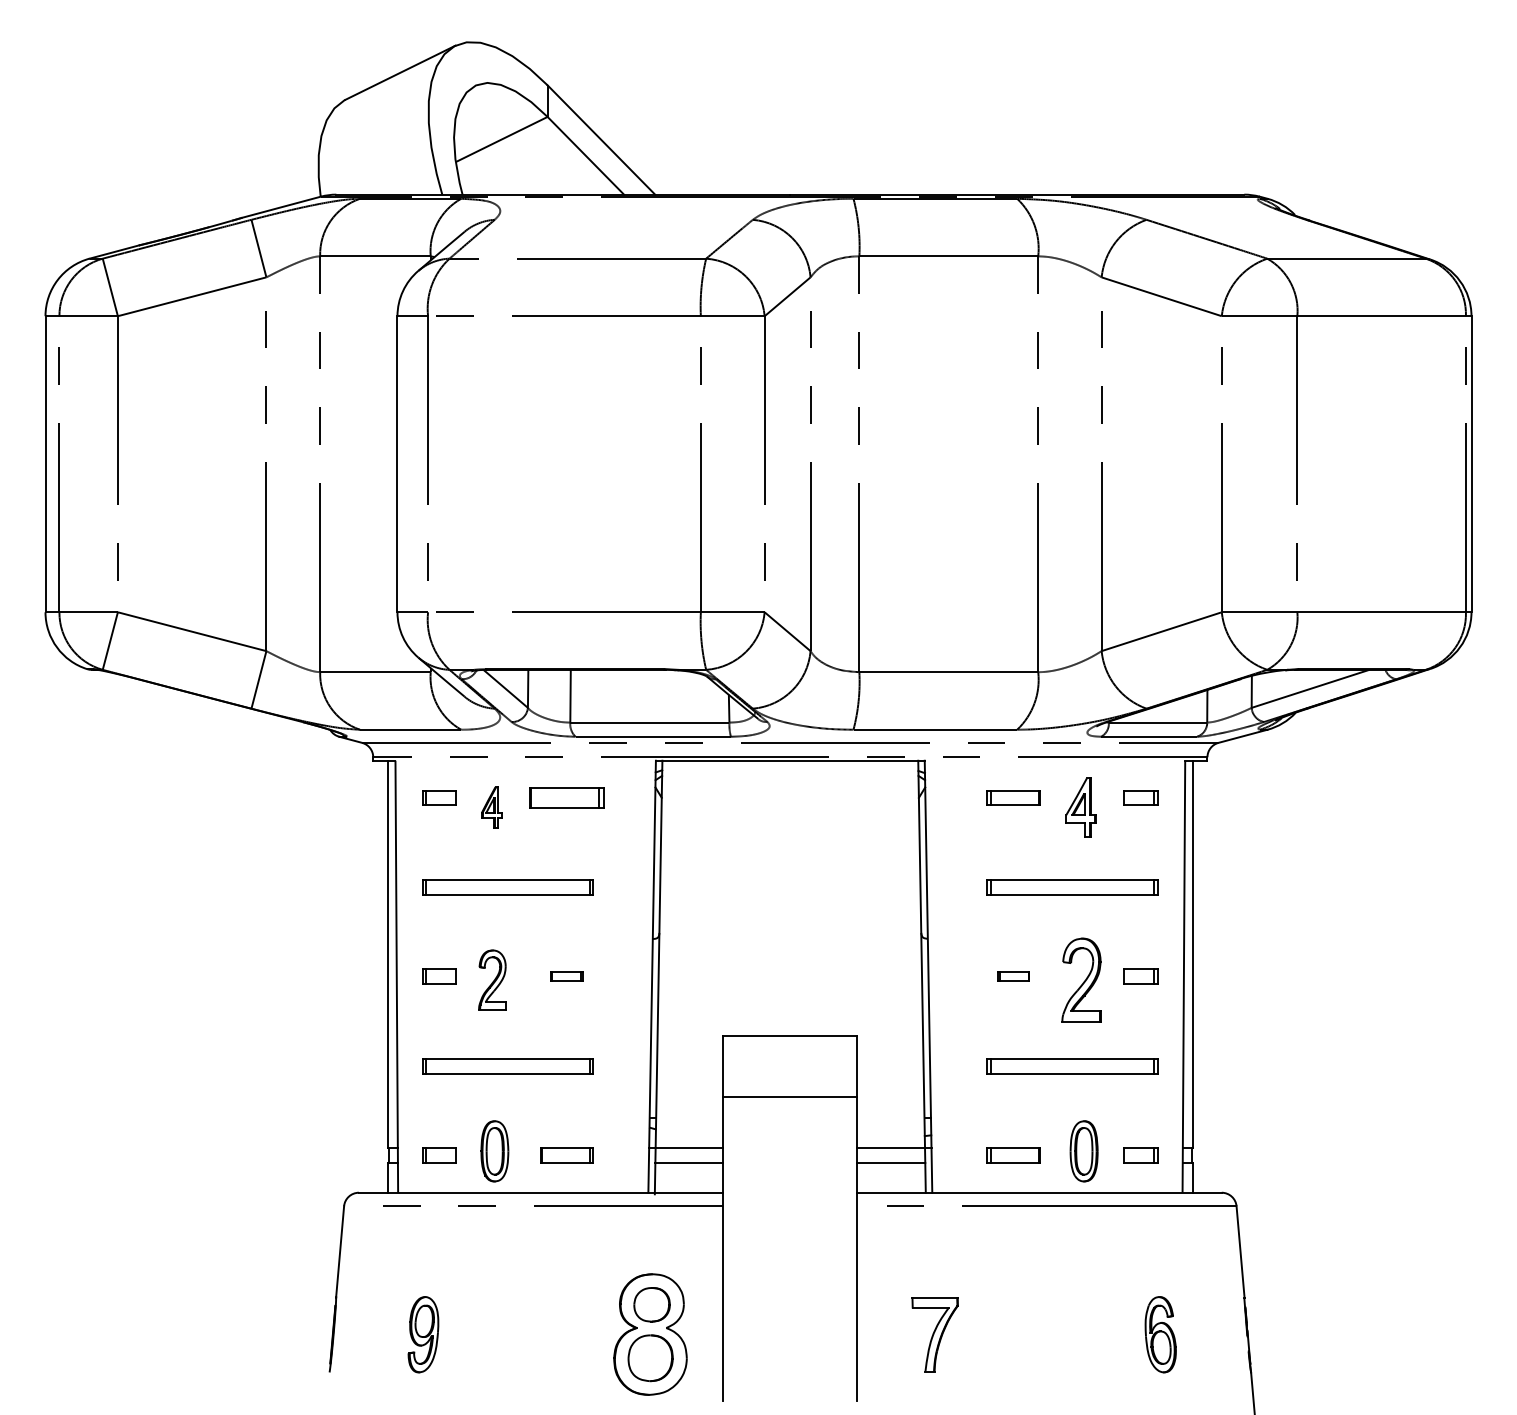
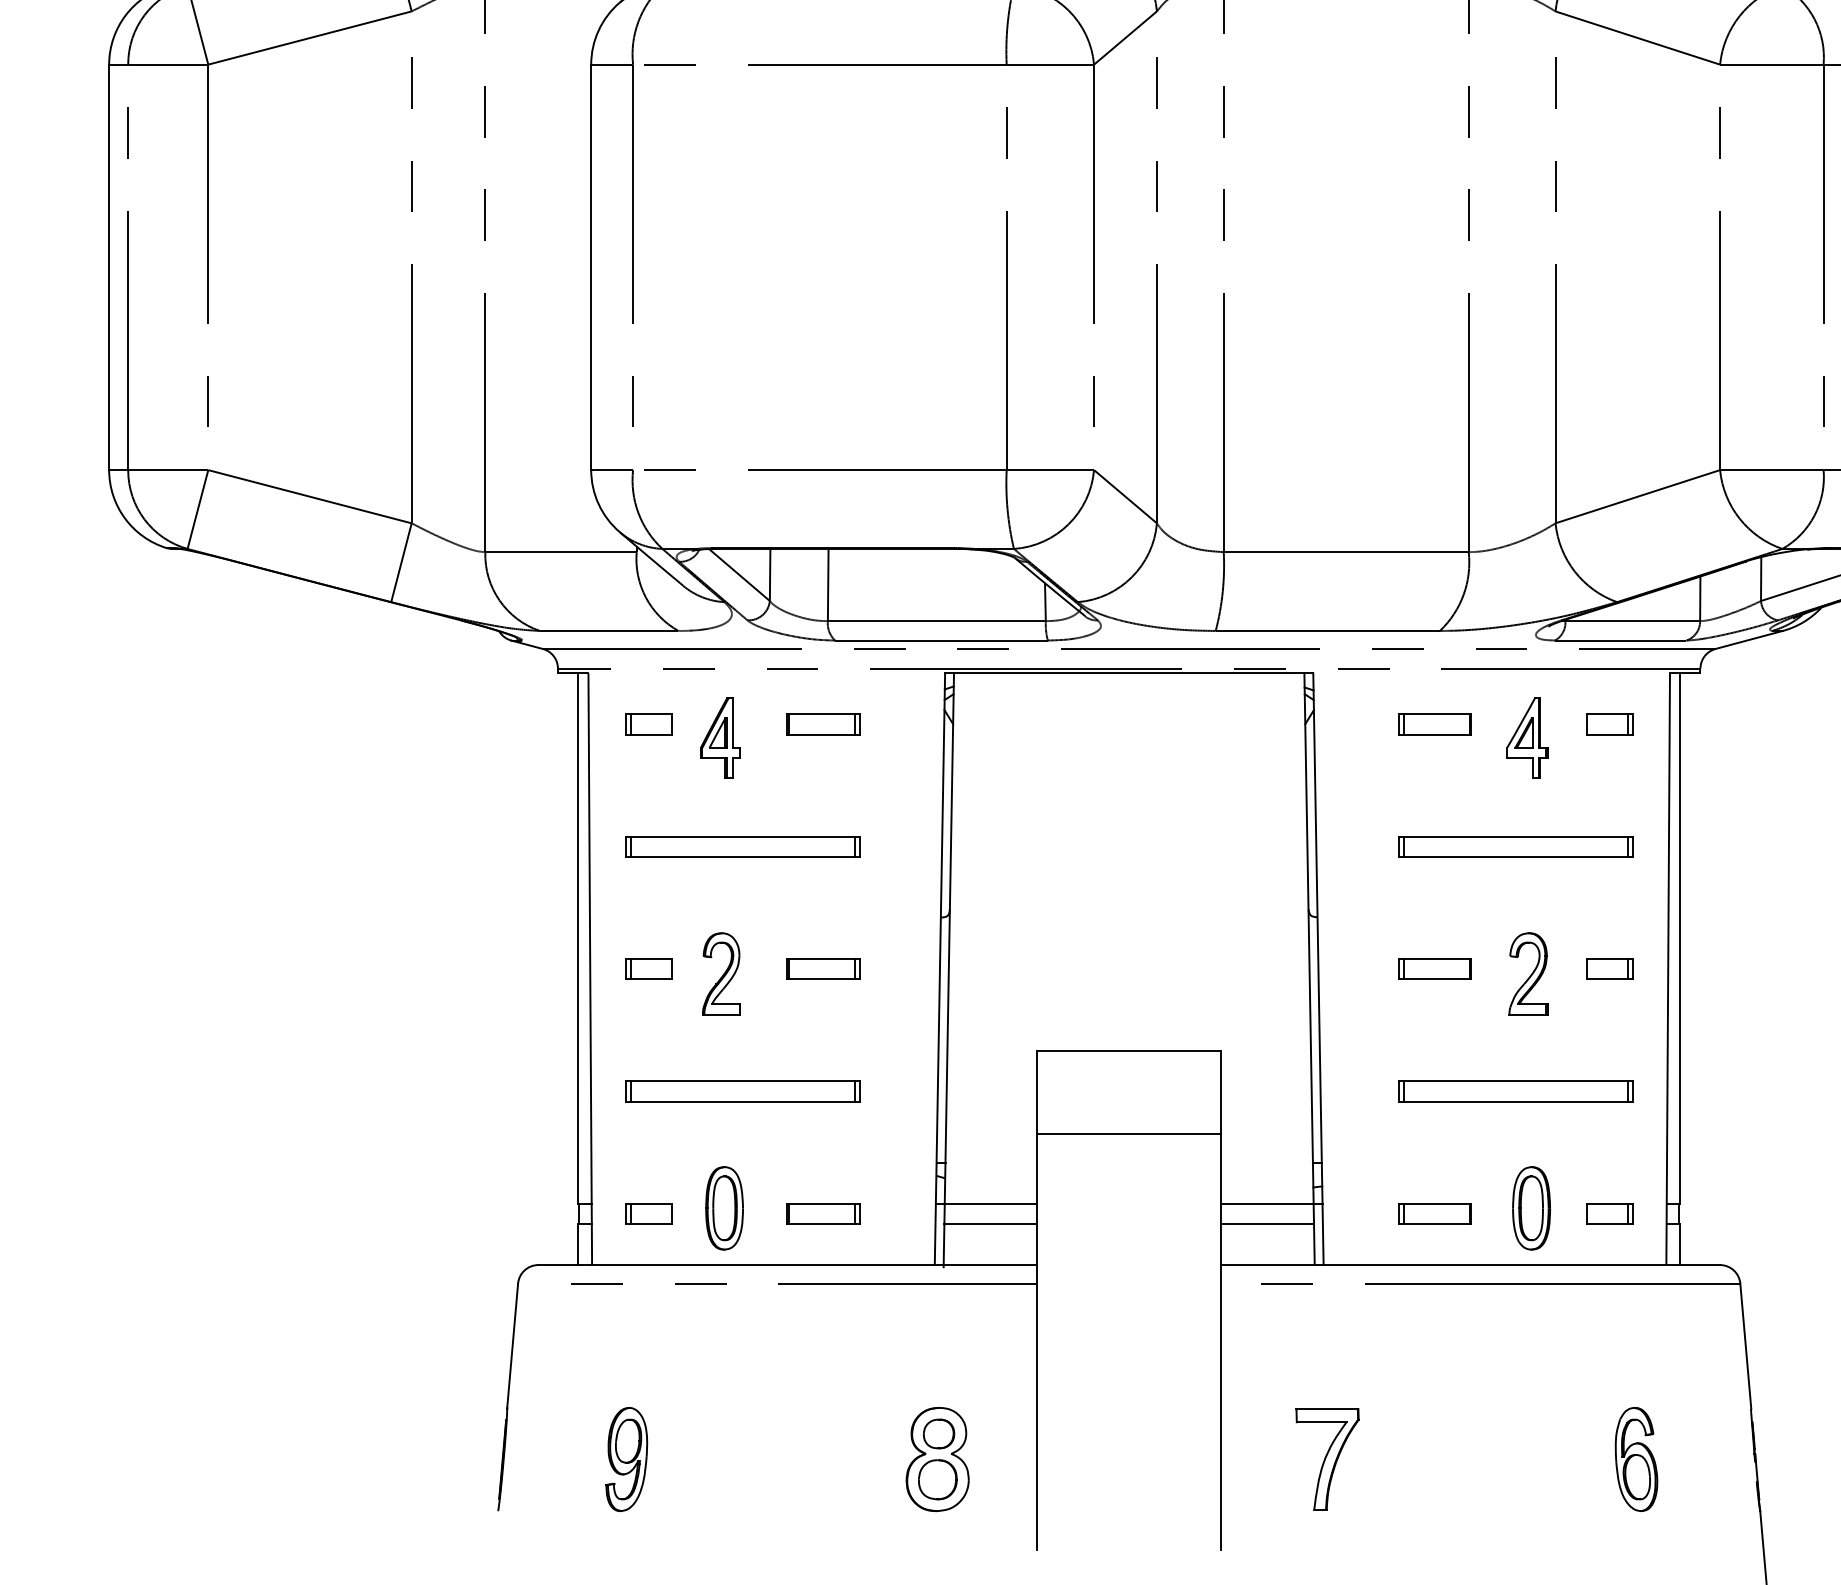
part: (566, 797) -> (822, 723), size x0.71
part: (491, 807) -> (719, 737), size x1.43
part: (566, 976) -> (822, 968), size x1.67
part: (1013, 976) -> (1434, 968), size x1.67
part: (1081, 979) -> (1527, 973), size x0.71
part: (650, 1334) -> (937, 1459), size x0.62

